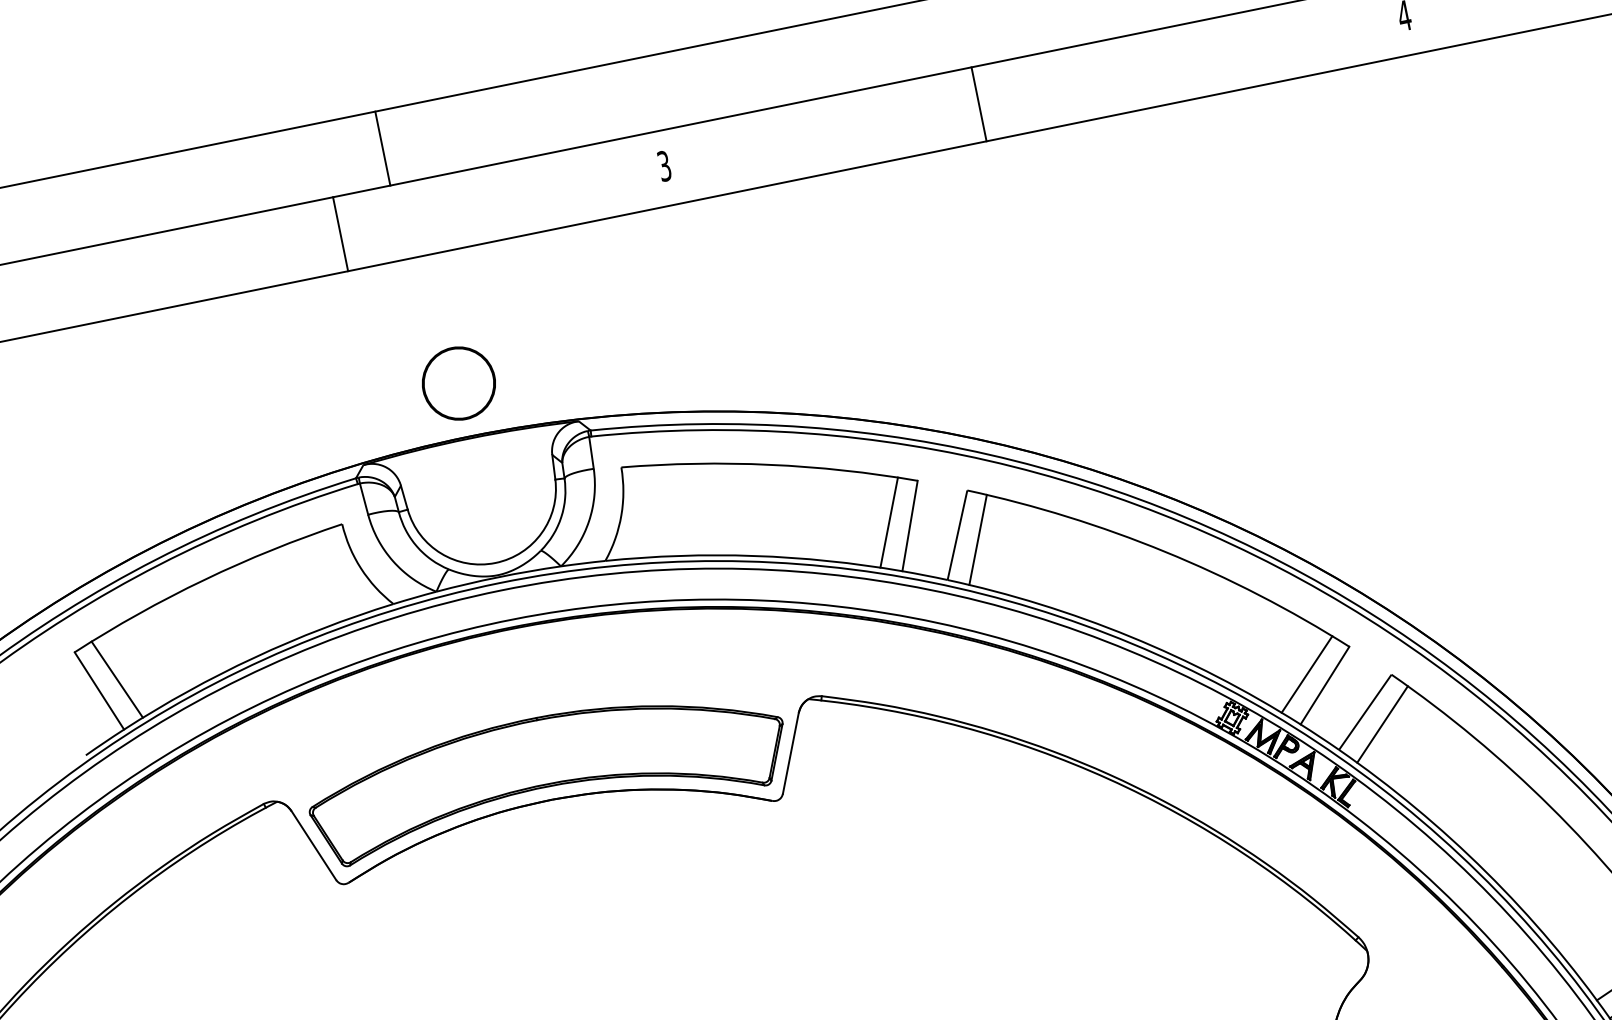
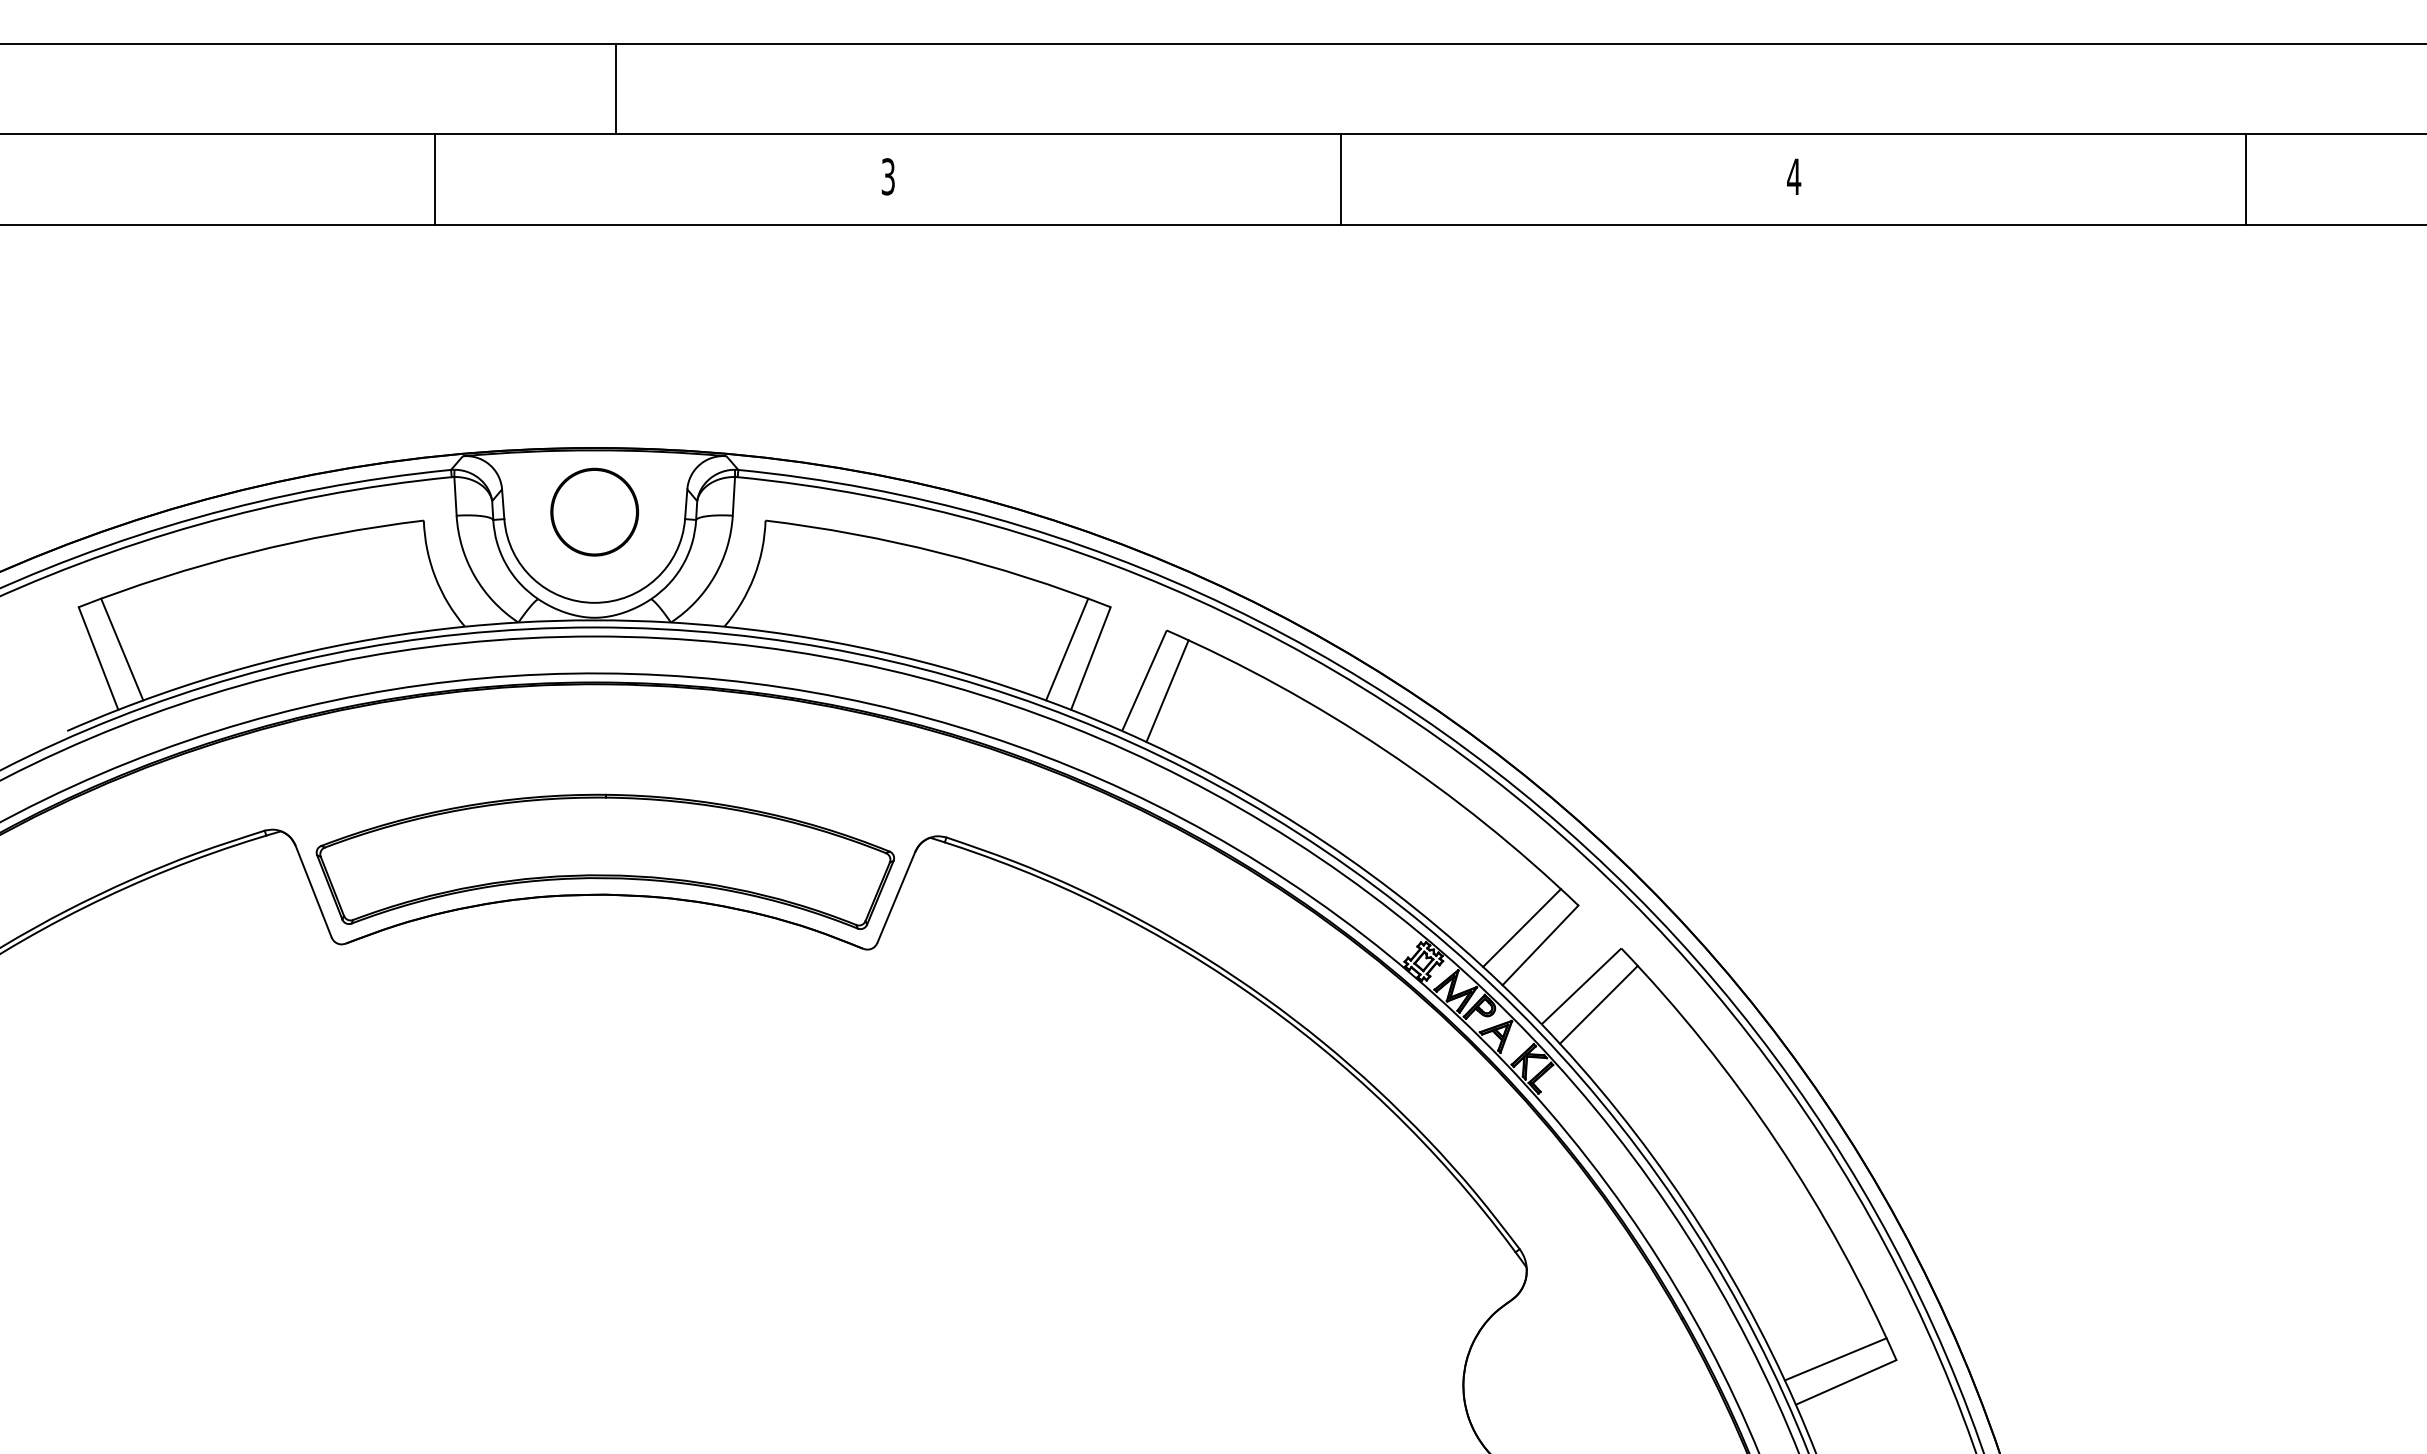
line: (978, 104) -> (1340, 179), moved
line: (382, 148) -> (616, 88), moved
line: (340, 234) -> (435, 179), moved
part: (458, 383) -> (594, 511), moved

